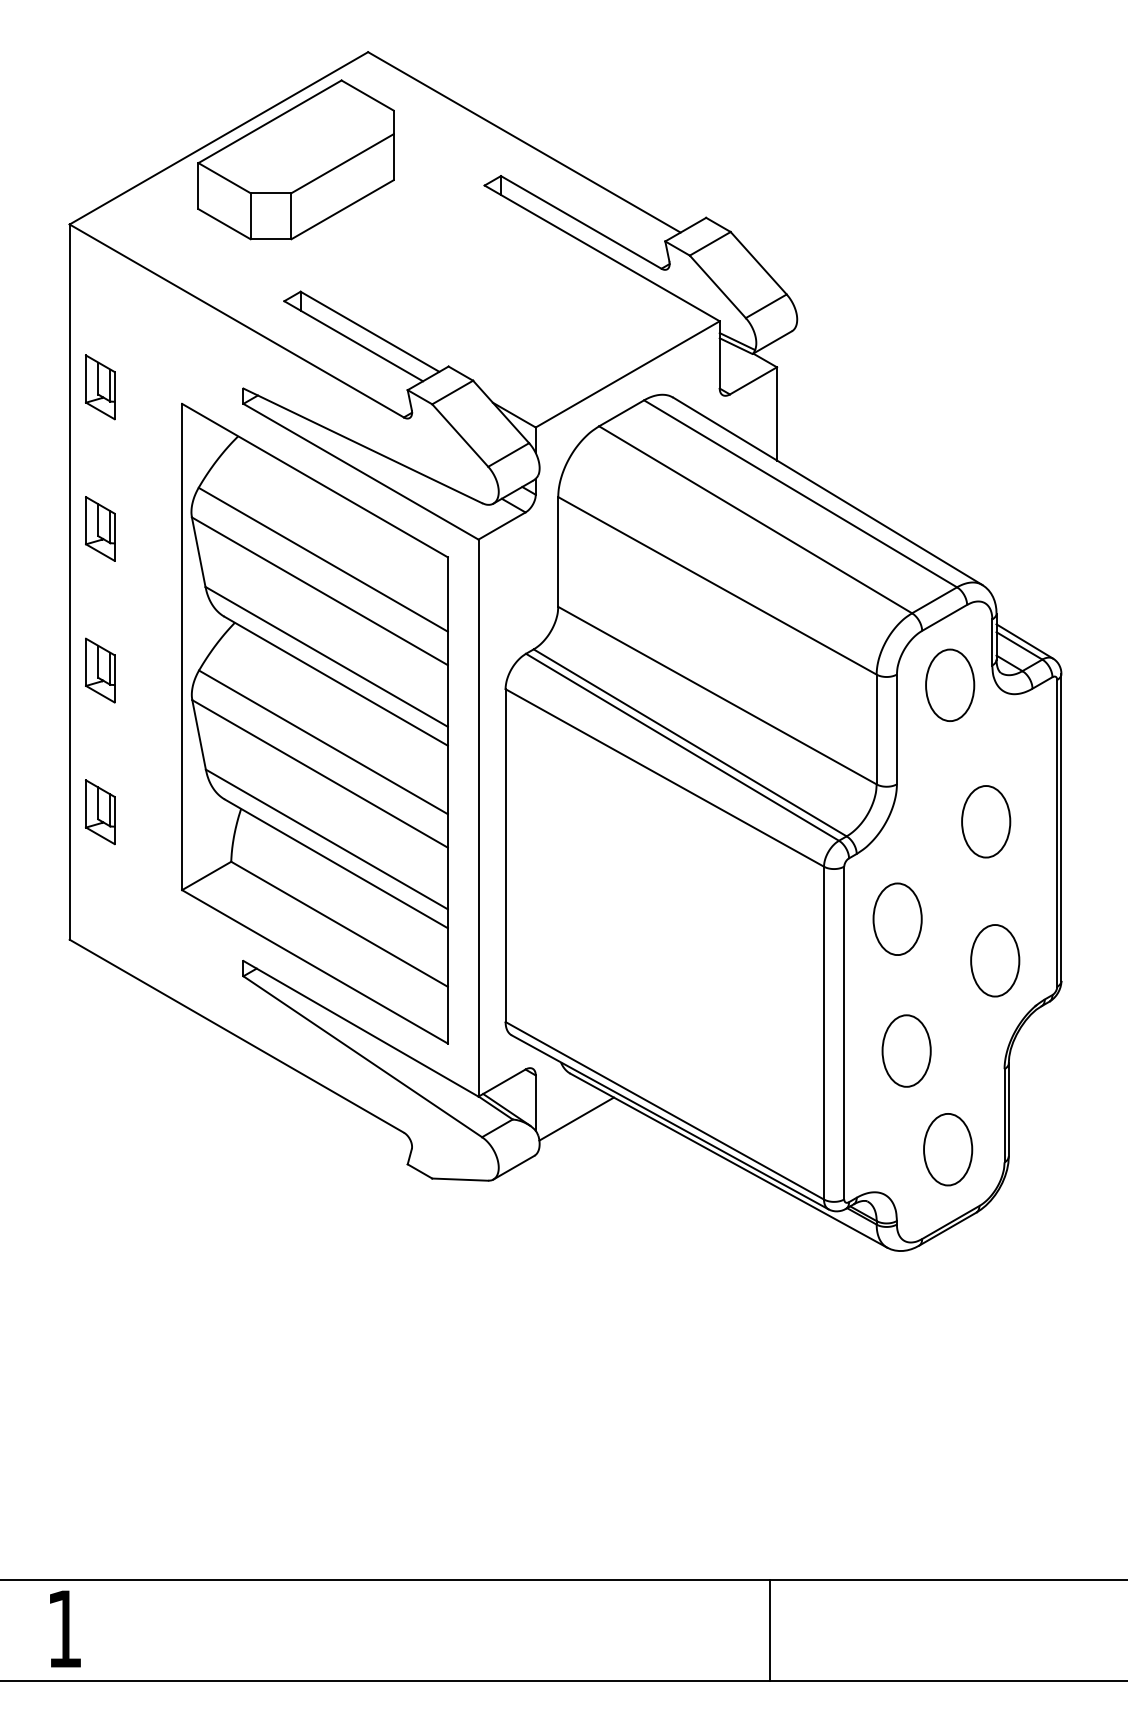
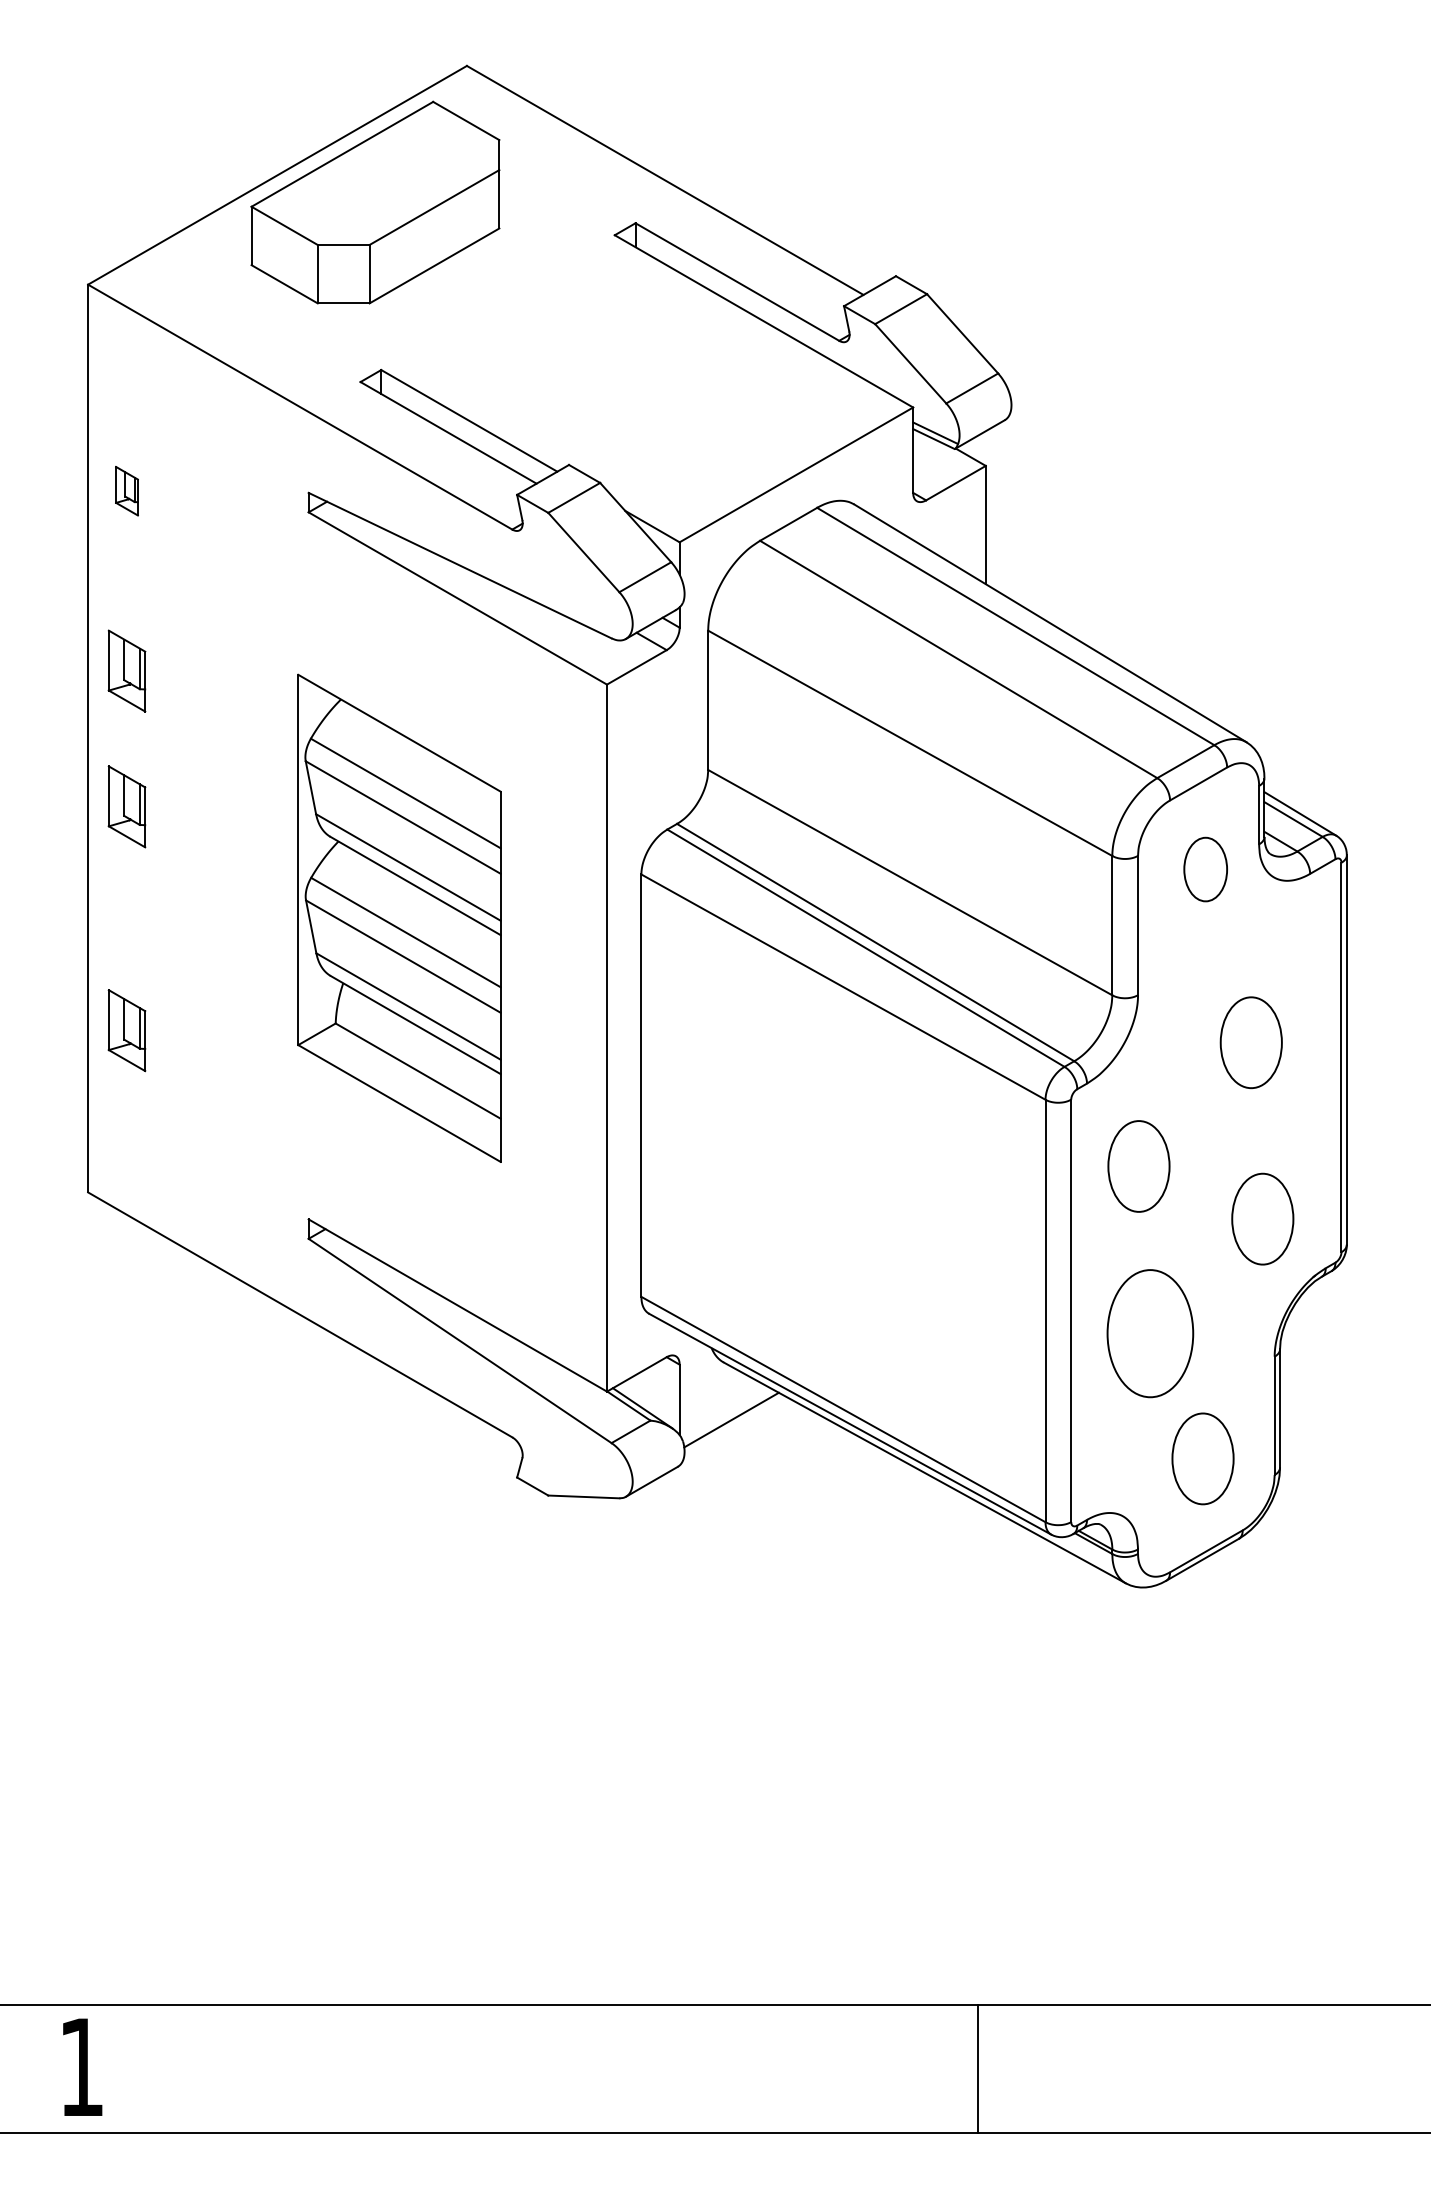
part: (99, 386) -> (126, 490), size x0.6
part: (99, 670) -> (126, 806), moved
part: (950, 685) -> (1205, 869), size x0.7
part: (315, 723) -> (399, 918), size x0.6
part: (906, 1050) -> (1150, 1333), size x1.4

